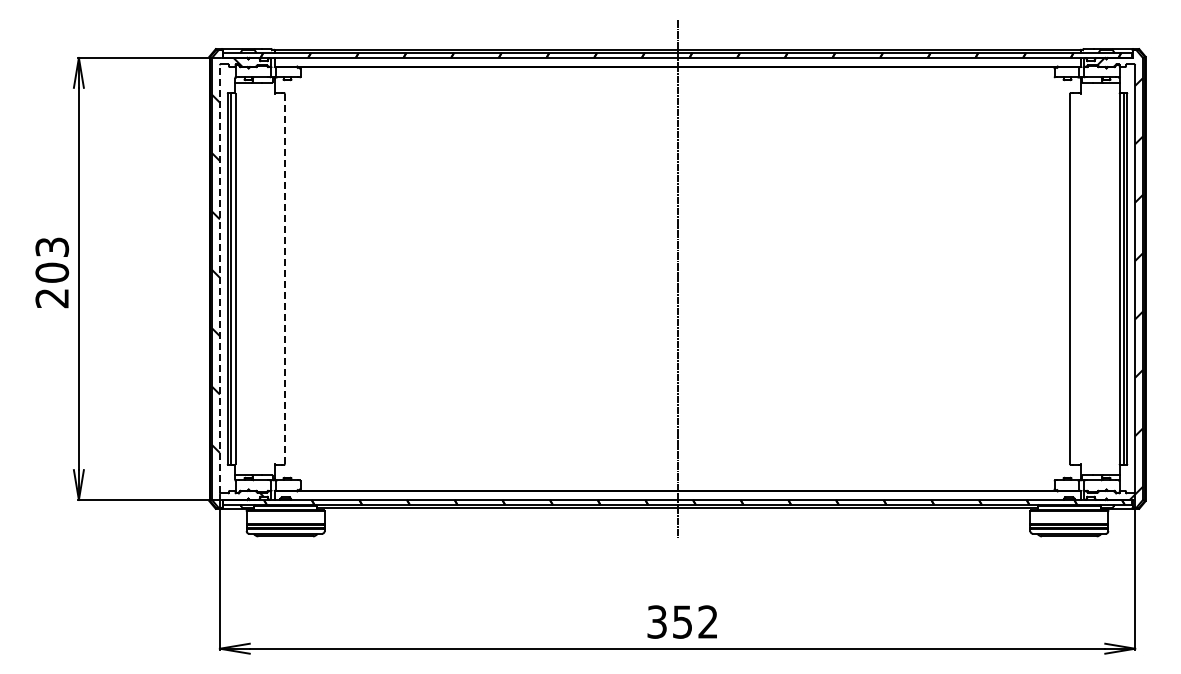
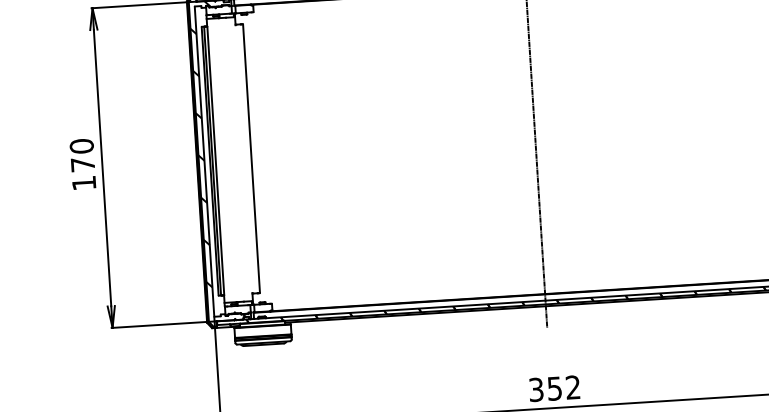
text: (52, 272) -> (83, 164), 203 -> 170
line: (219, 278) -> (204, 161), dashed -> solid
line: (284, 278) -> (251, 158), dashed -> solid

